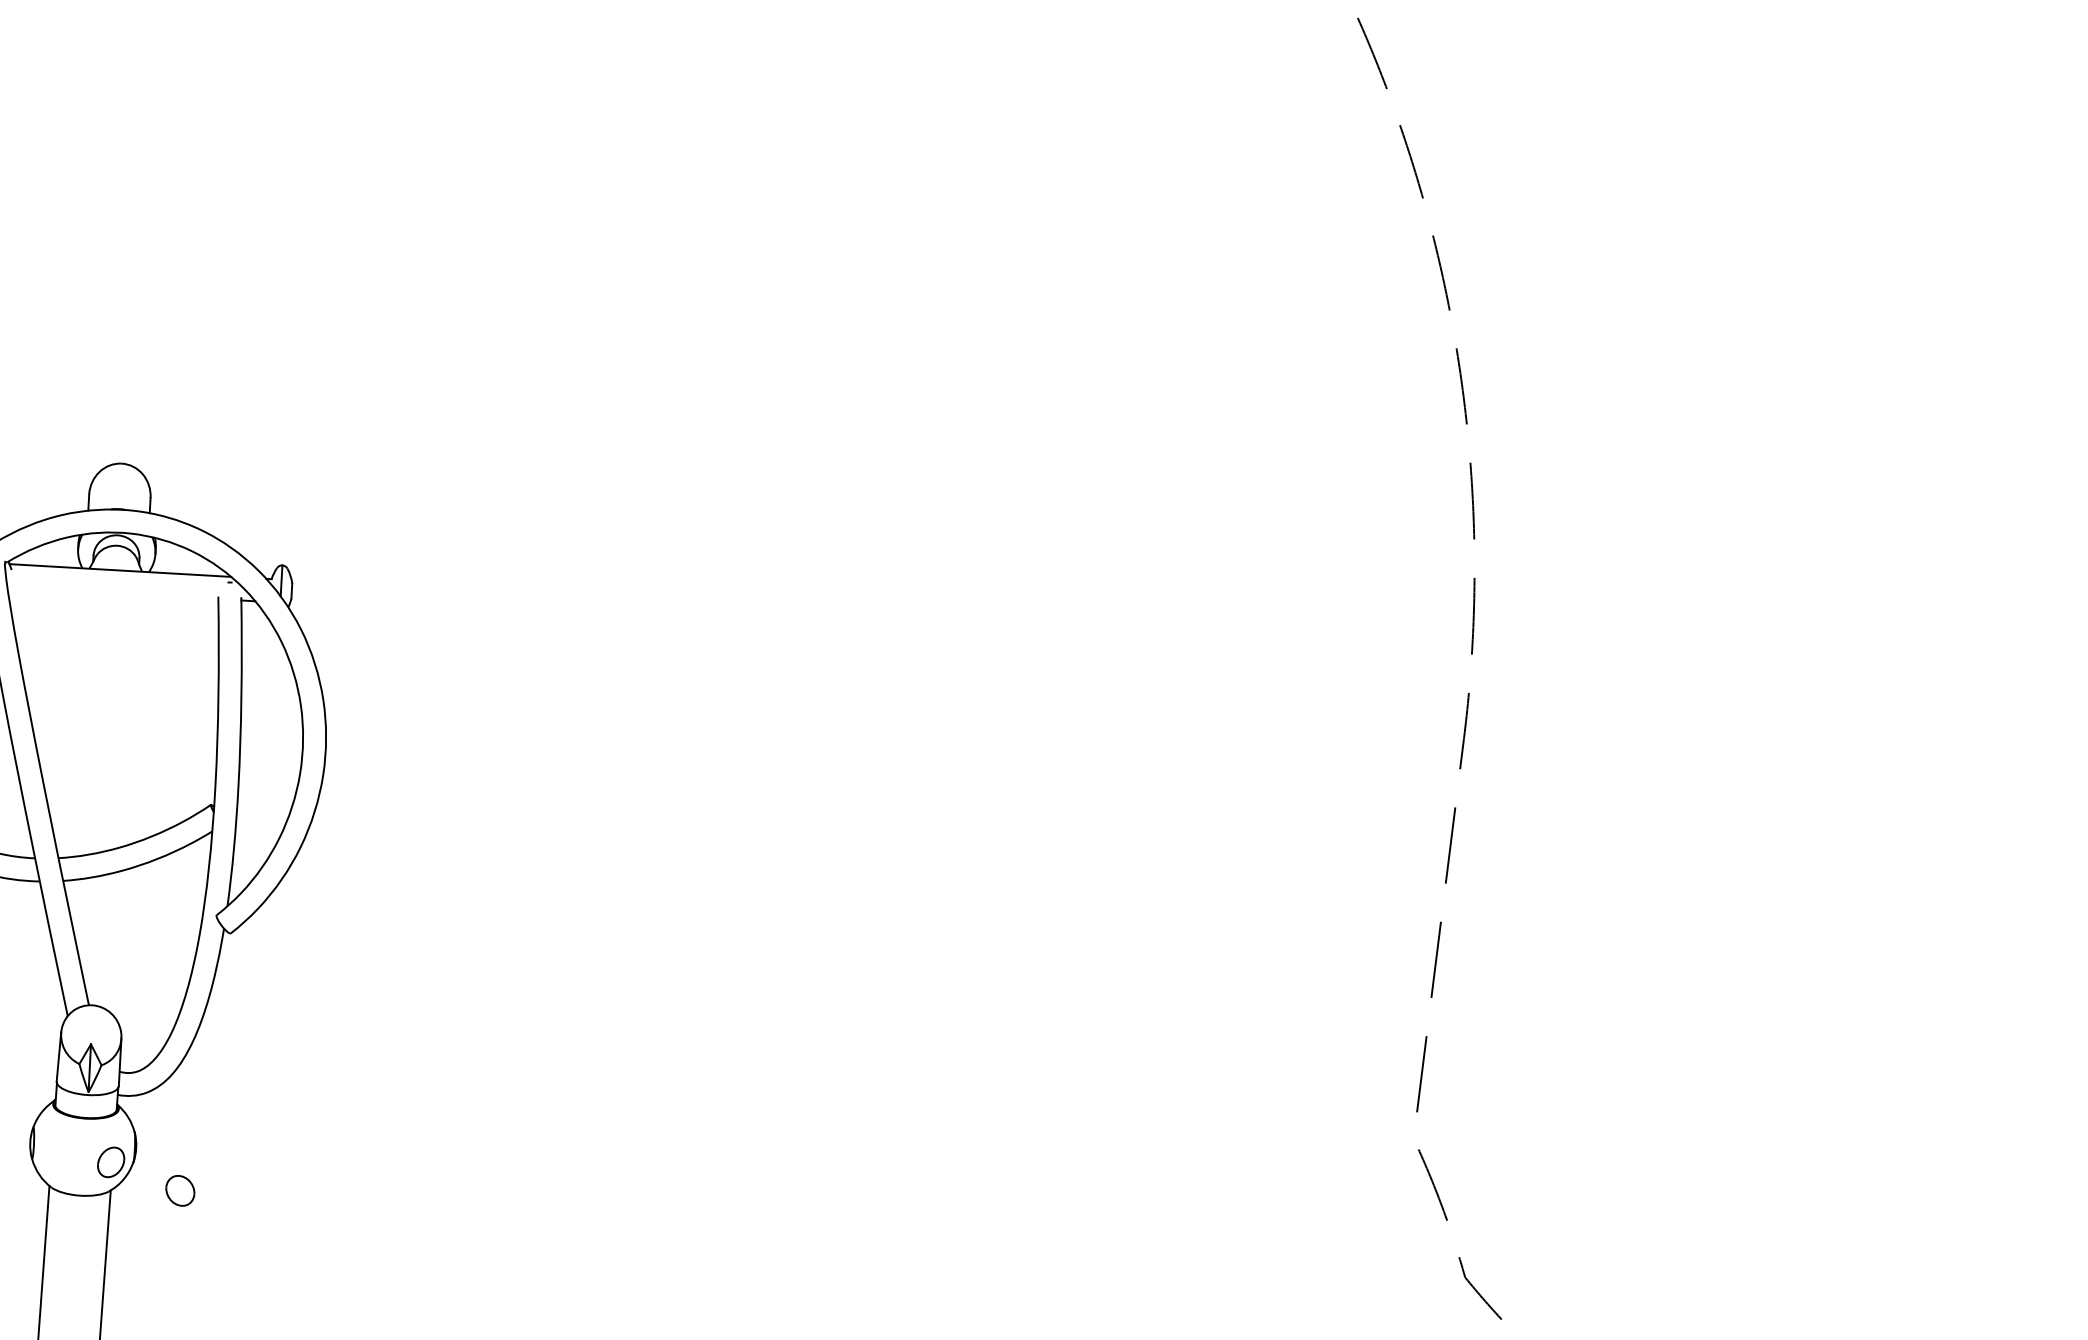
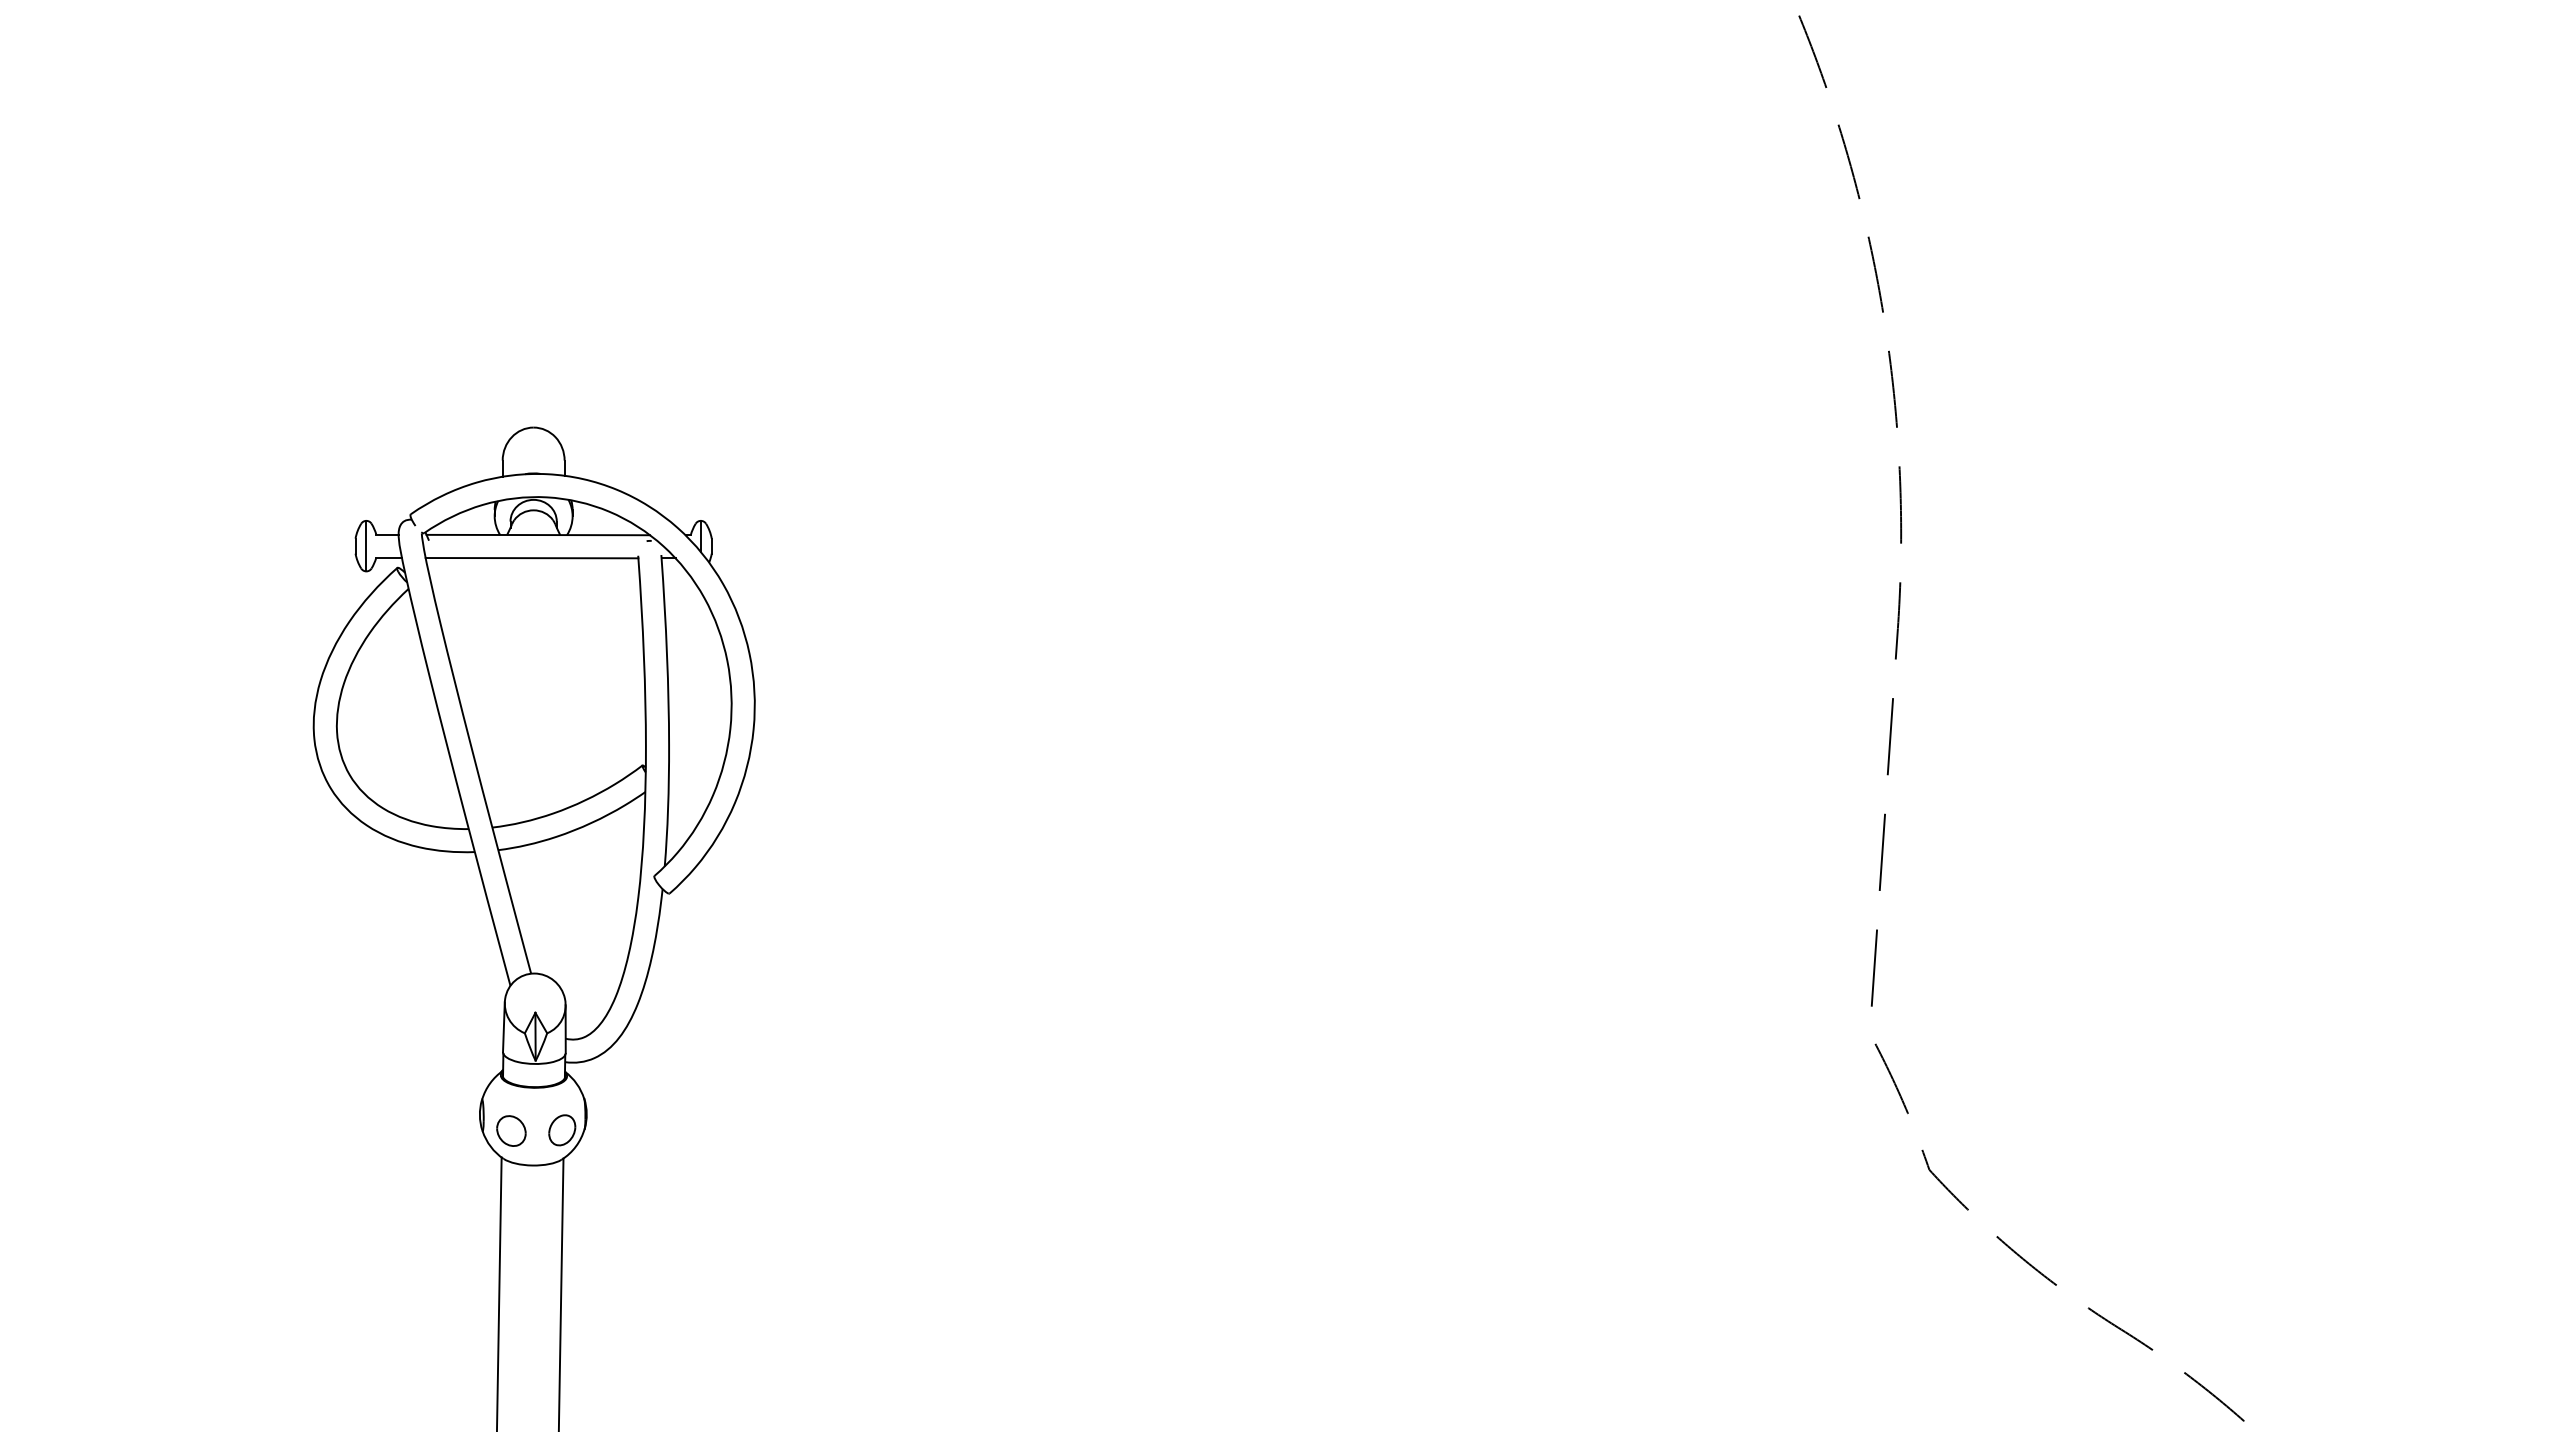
line: (112, 593) -> (531, 558), added
part: (180, 1190) -> (511, 1130), moved

